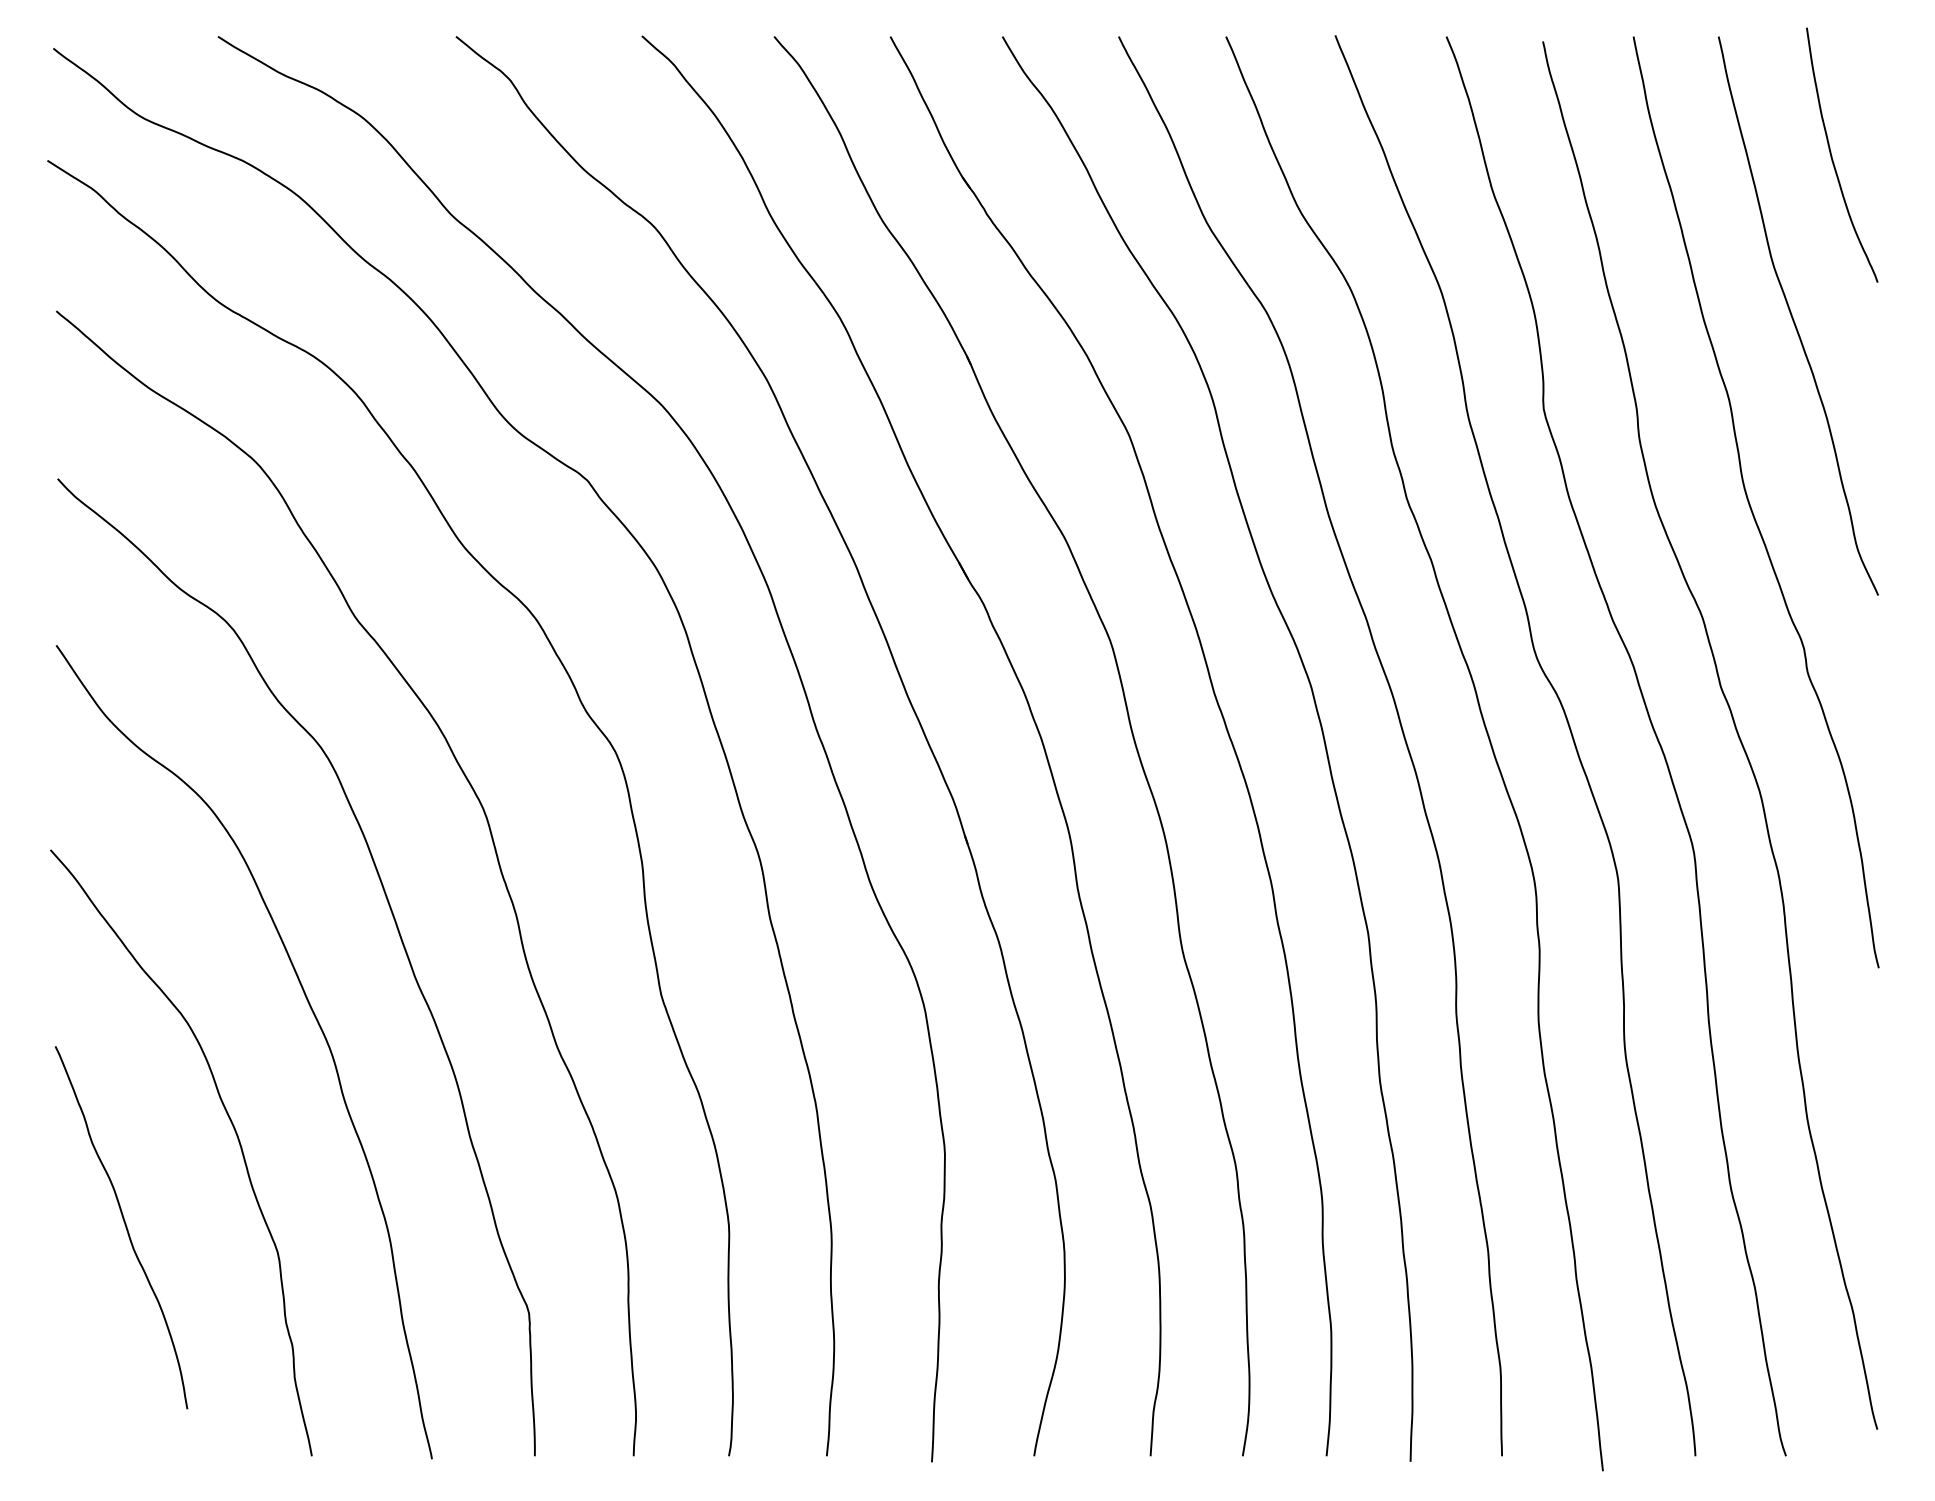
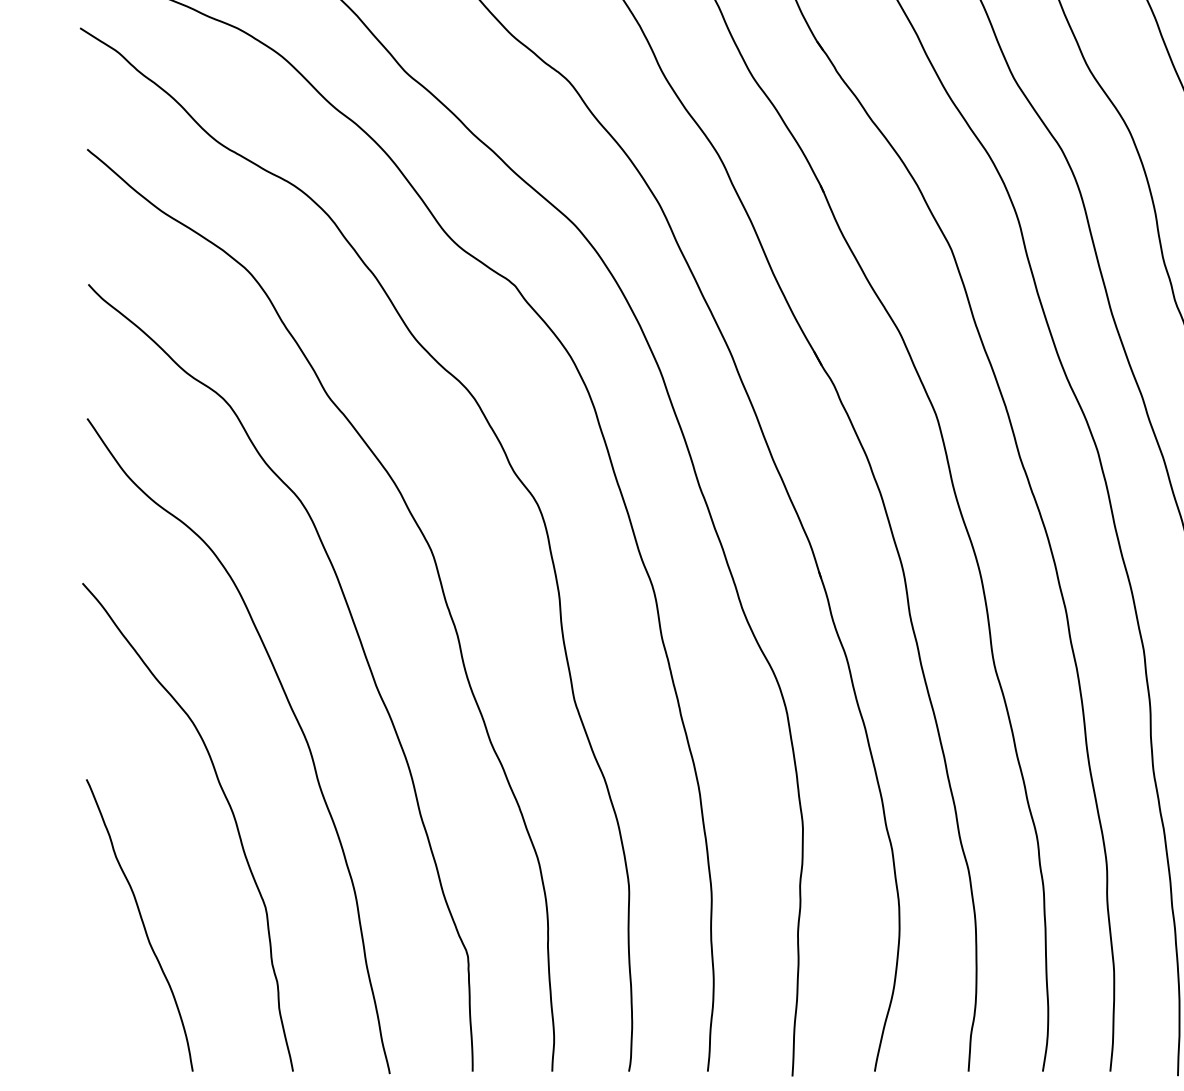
curve: (125, 1227) -> (142, 925), moved

